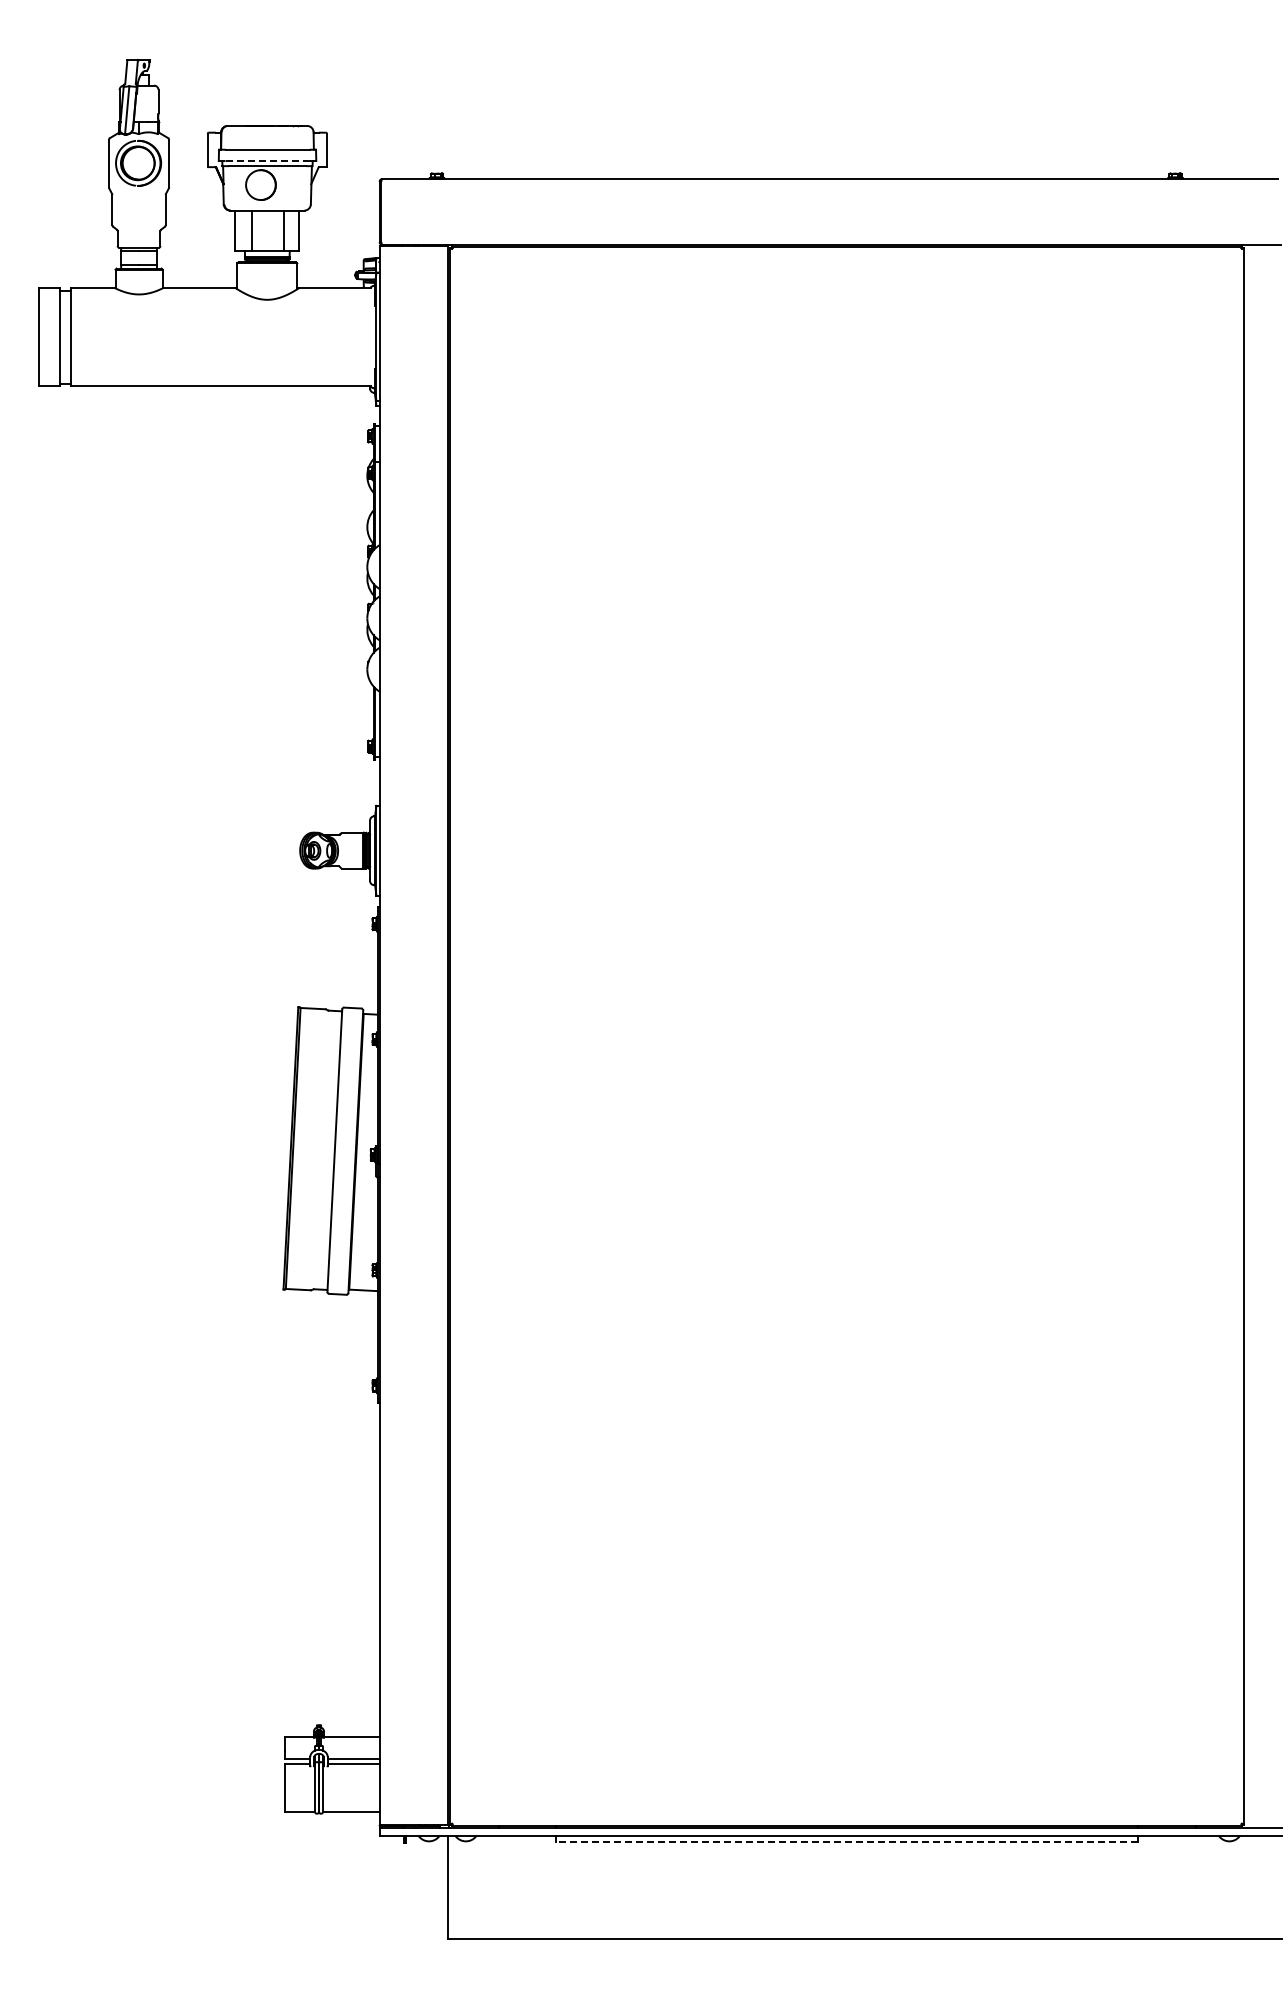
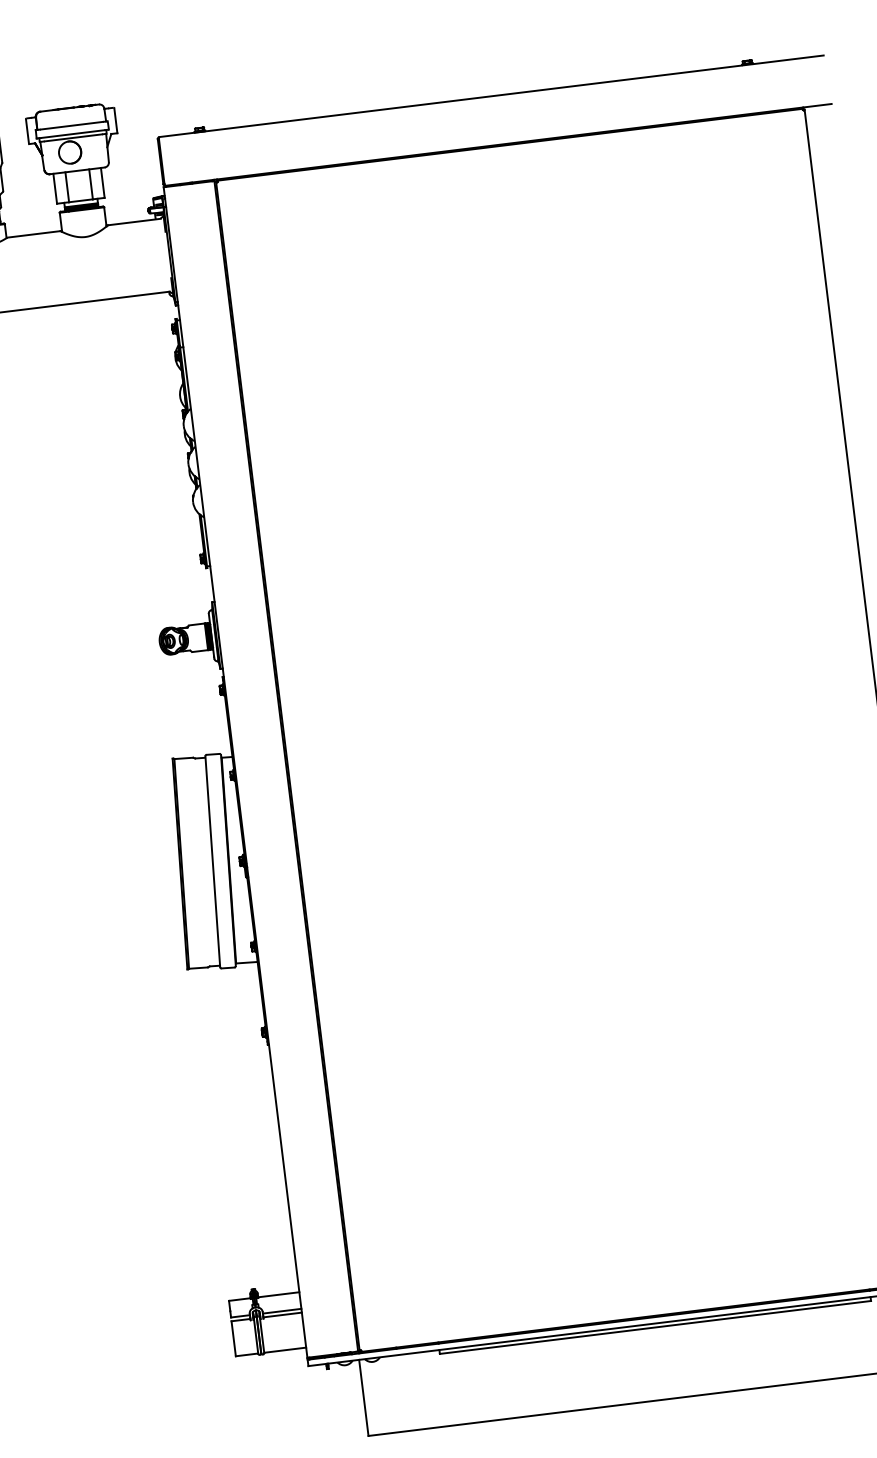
line: (268, 161) -> (73, 134), dashed -> solid
line: (847, 1841) -> (655, 1327), dashed -> solid

